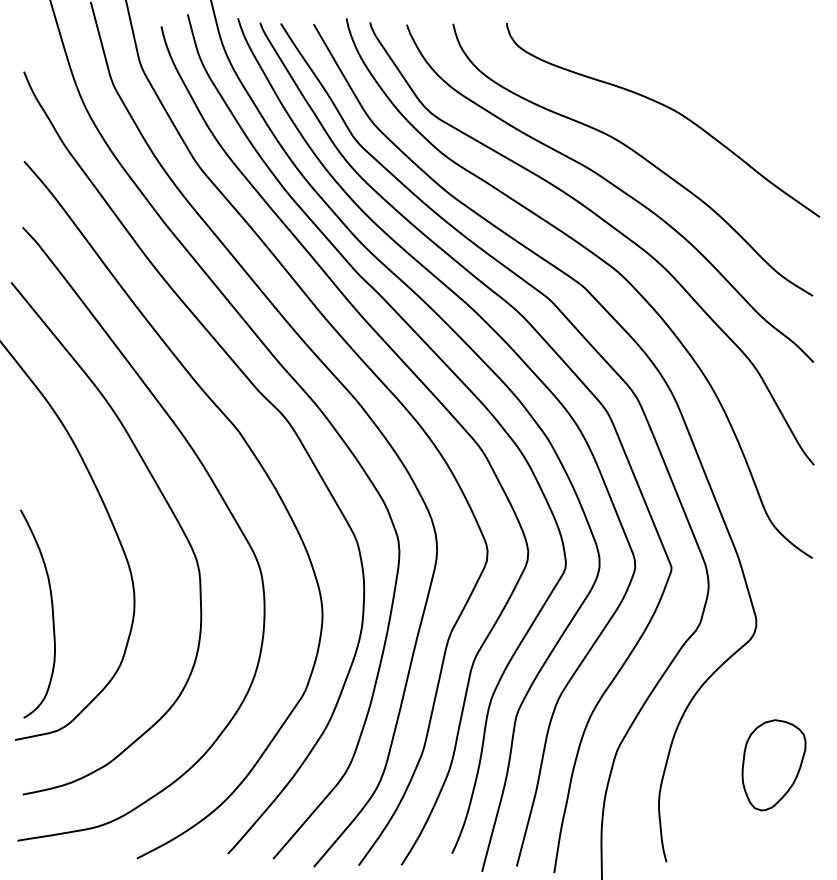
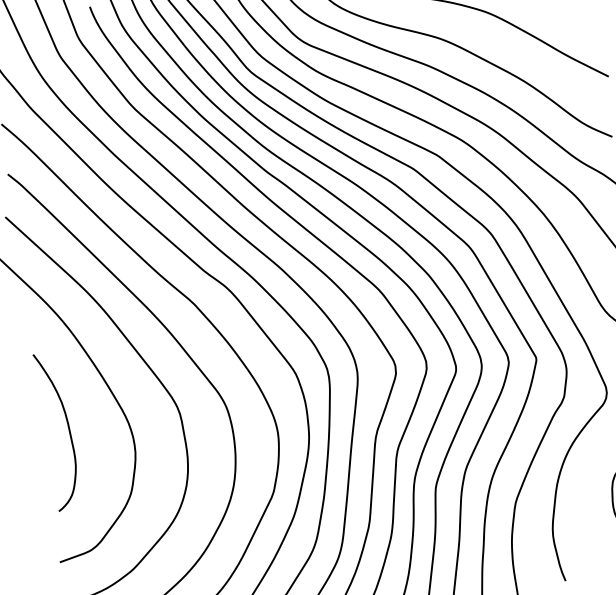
curve: (51, 610) -> (67, 427), moved

